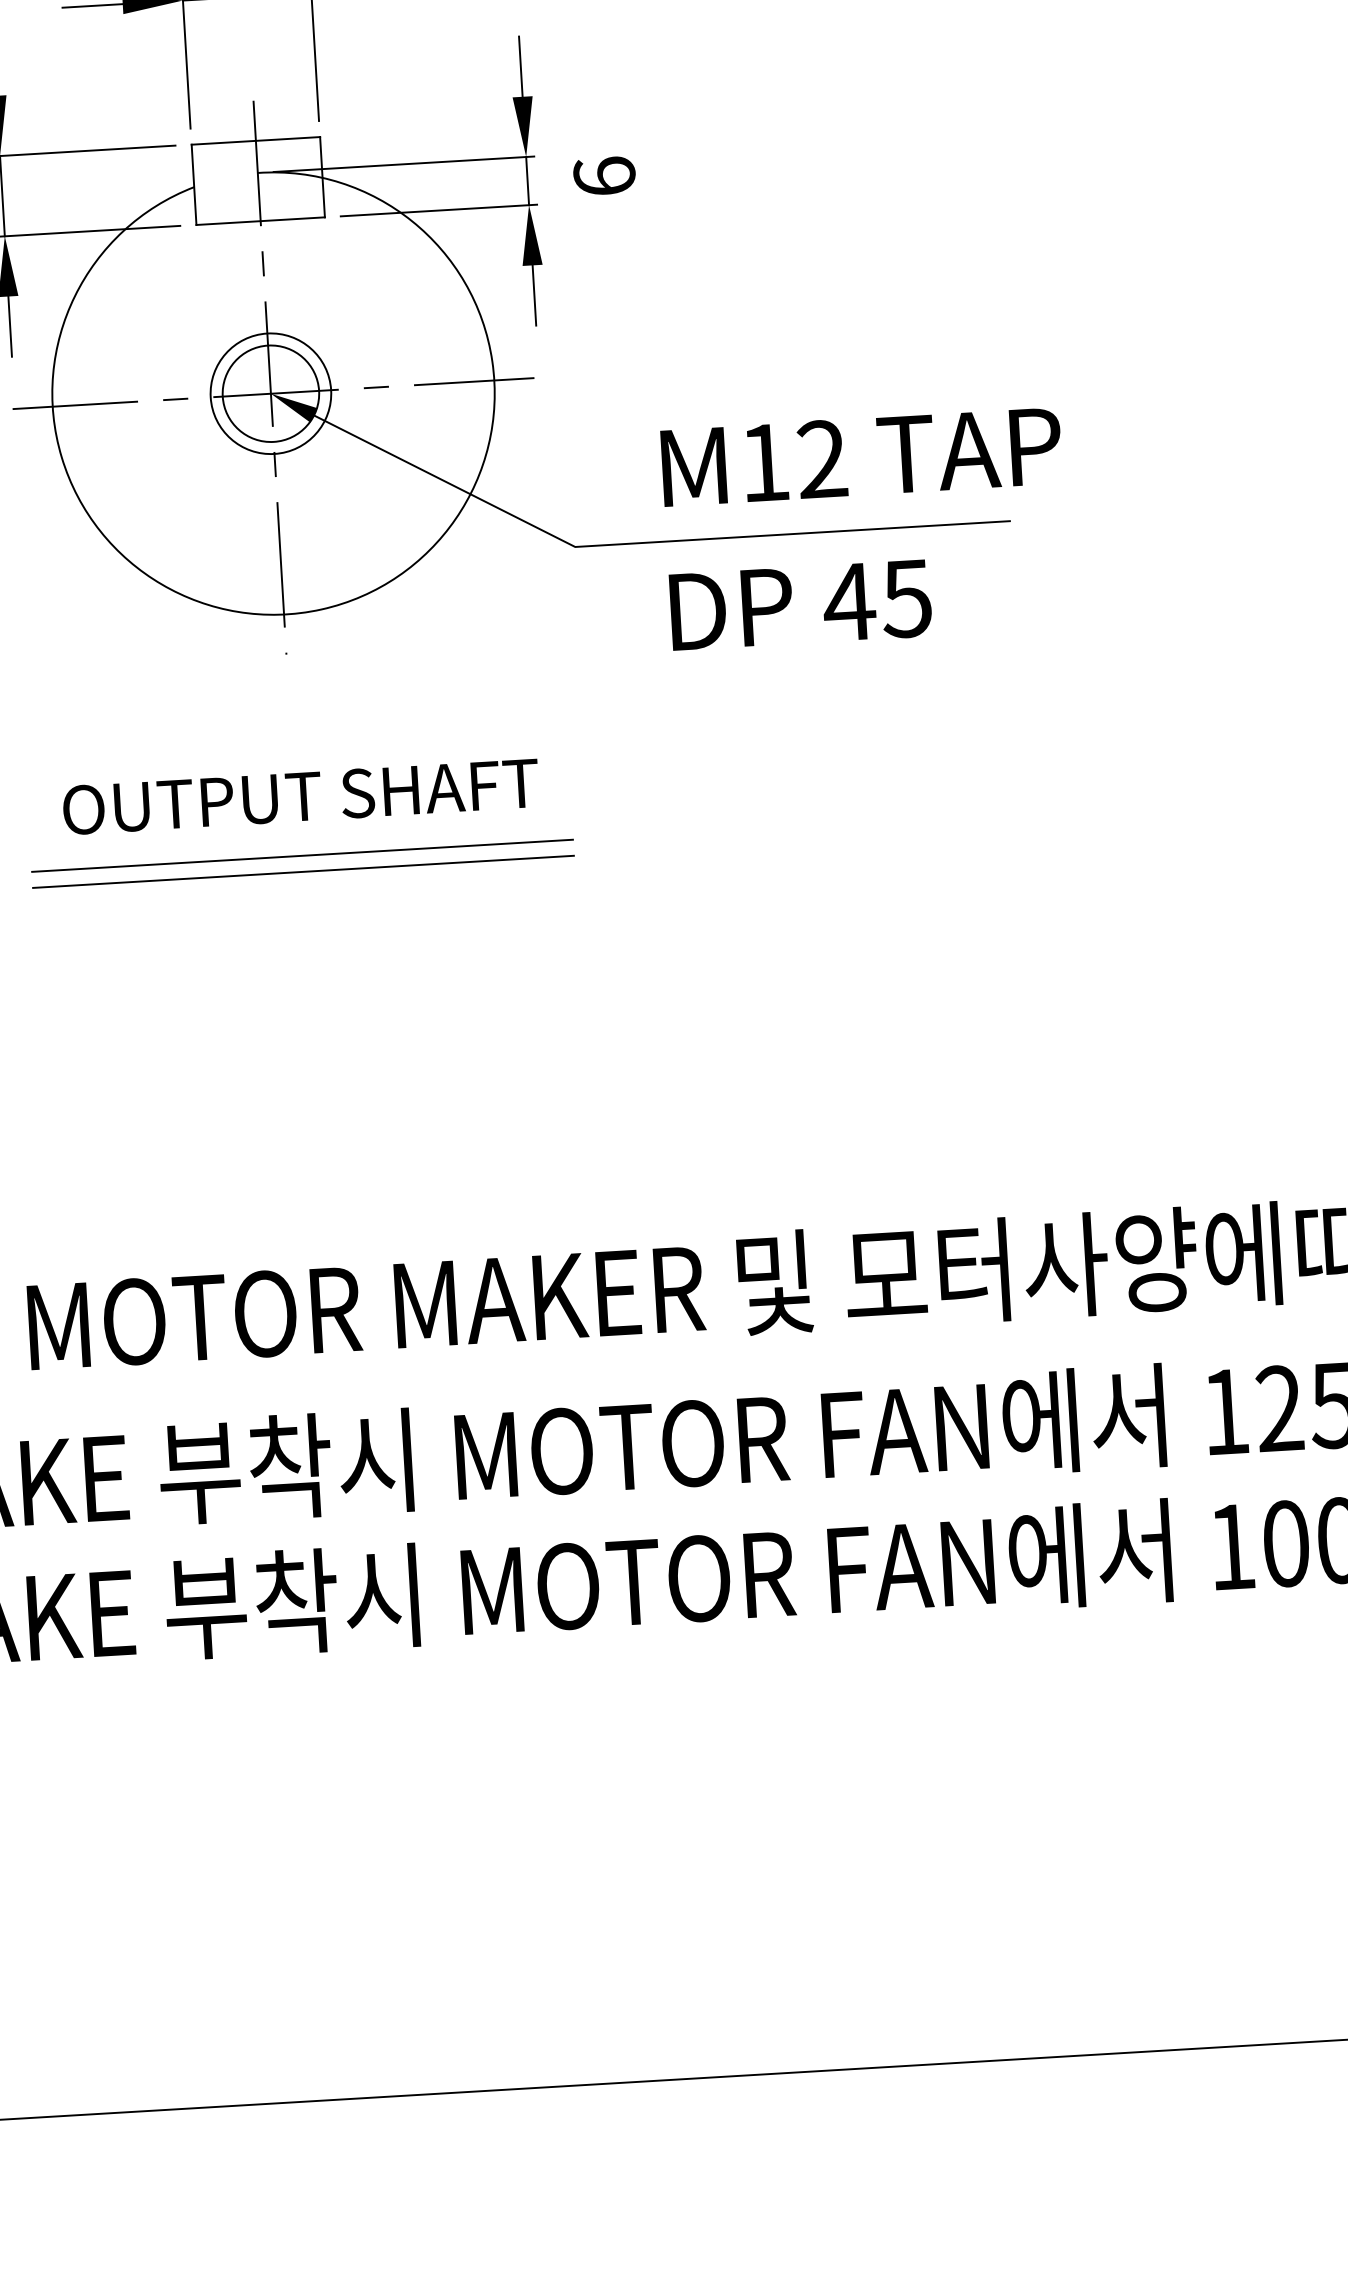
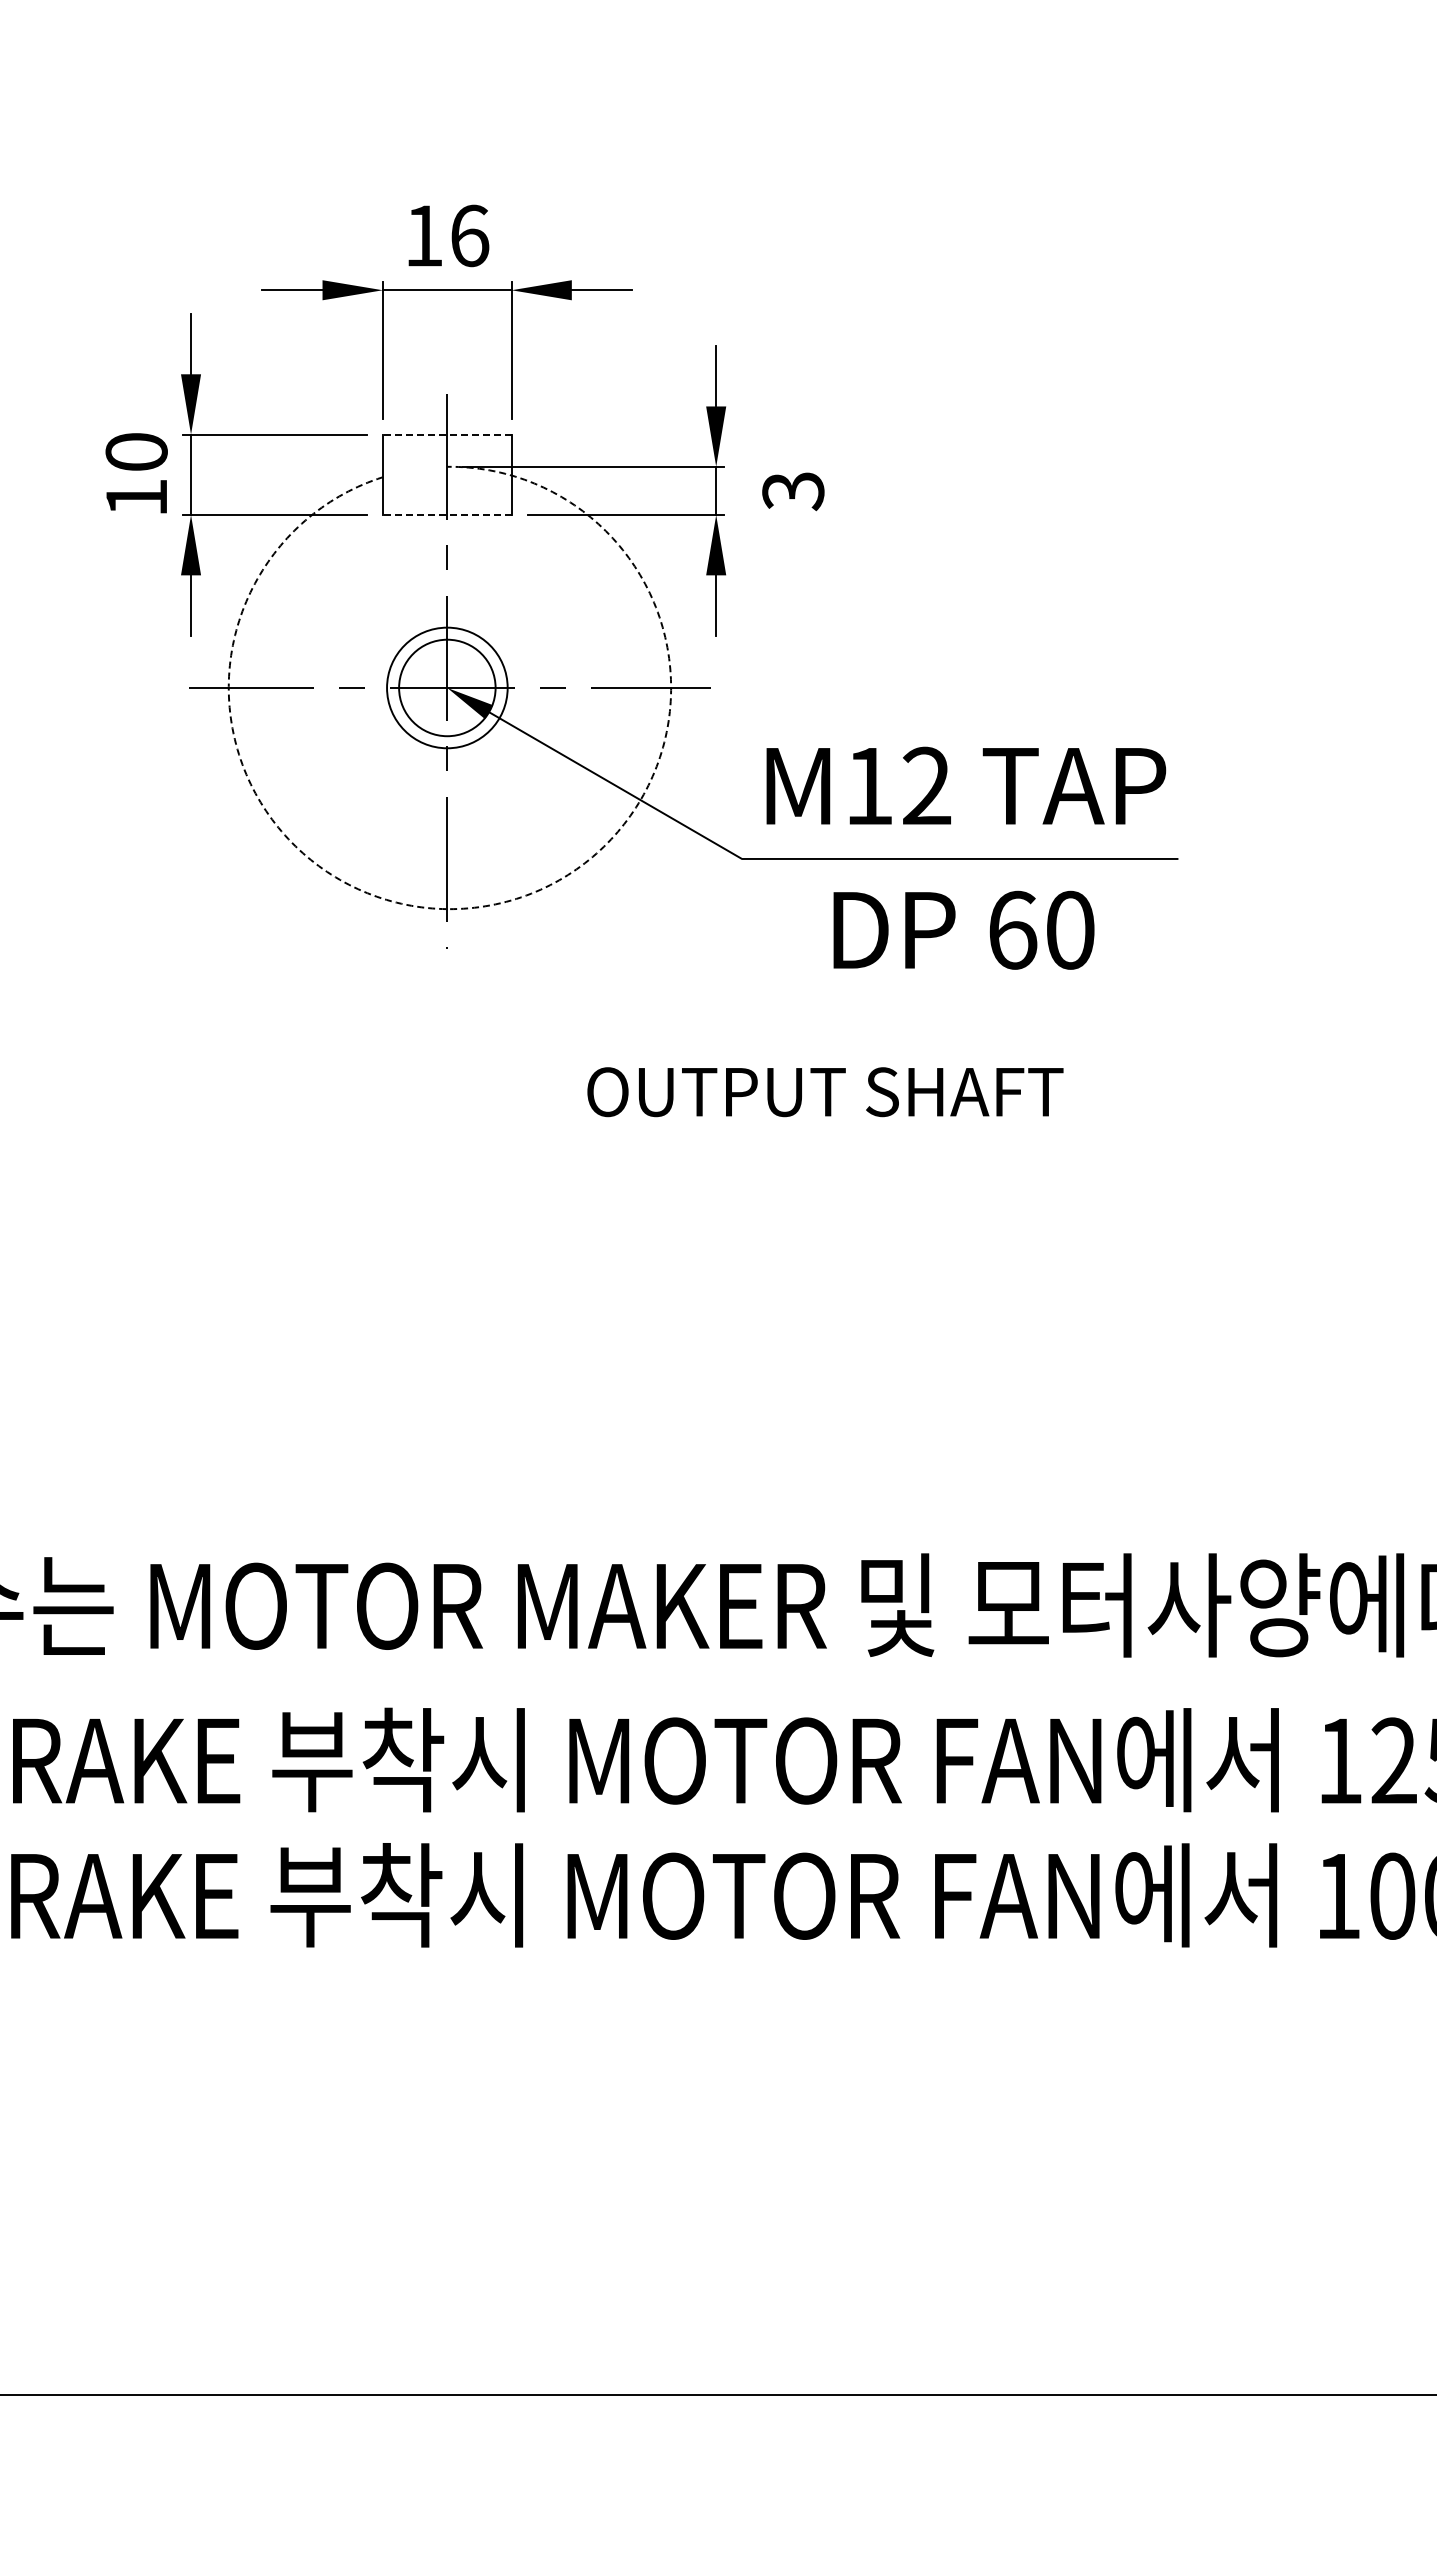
line: (255, 140) -> (446, 434), solid -> dashed
text: (604, 177) -> (793, 491), 6 -> 3
line: (259, 221) -> (446, 515), solid -> dashed
text: (861, 456) -> (966, 785), moved
text: (877, 599) -> (1040, 929), 45 -> 60
arc: (321, 609) -> (485, 906), solid -> dashed
text: (301, 797) -> (825, 1092), moved
line: (302, 856) -> (451, 1151), removed
line: (303, 872) -> (451, 1167), removed

